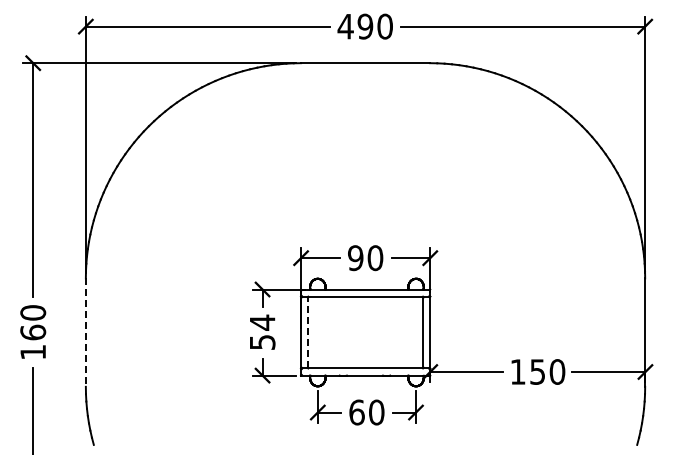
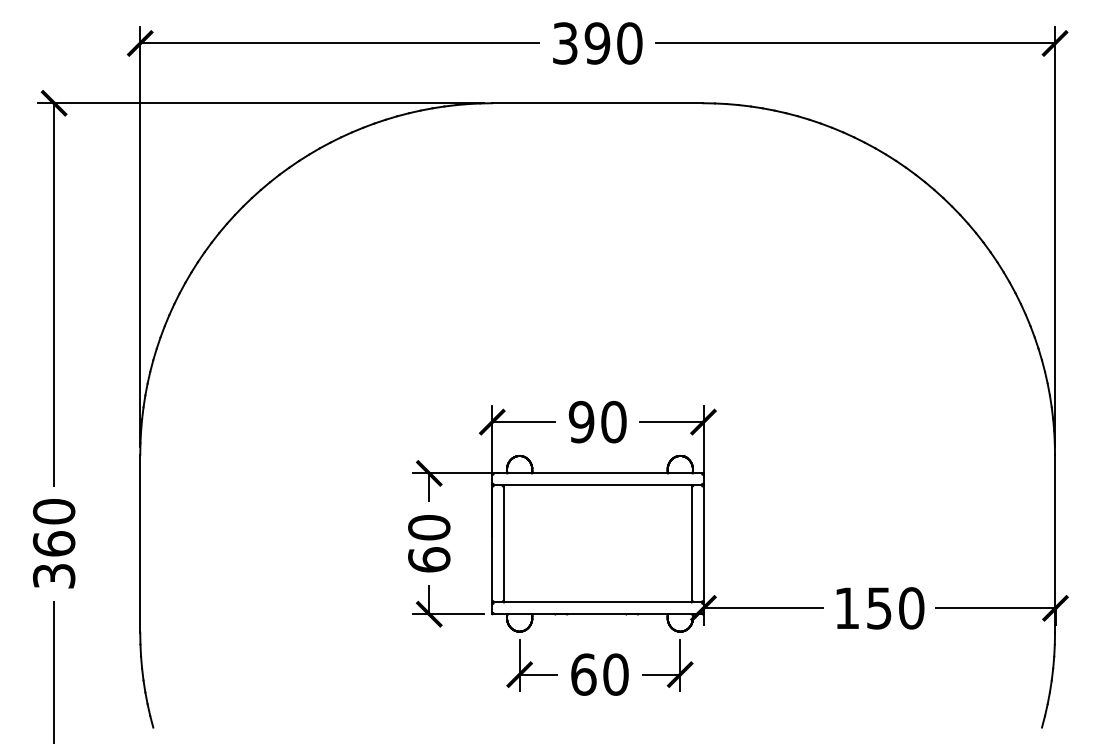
text: (345, 26) -> (564, 43), 490 -> 390
text: (262, 331) -> (429, 542), 54 -> 60
line: (308, 332) -> (504, 543), dashed -> solid
line: (85, 333) -> (139, 545), dashed -> solid
text: (33, 352) -> (54, 576), 160 -> 360

